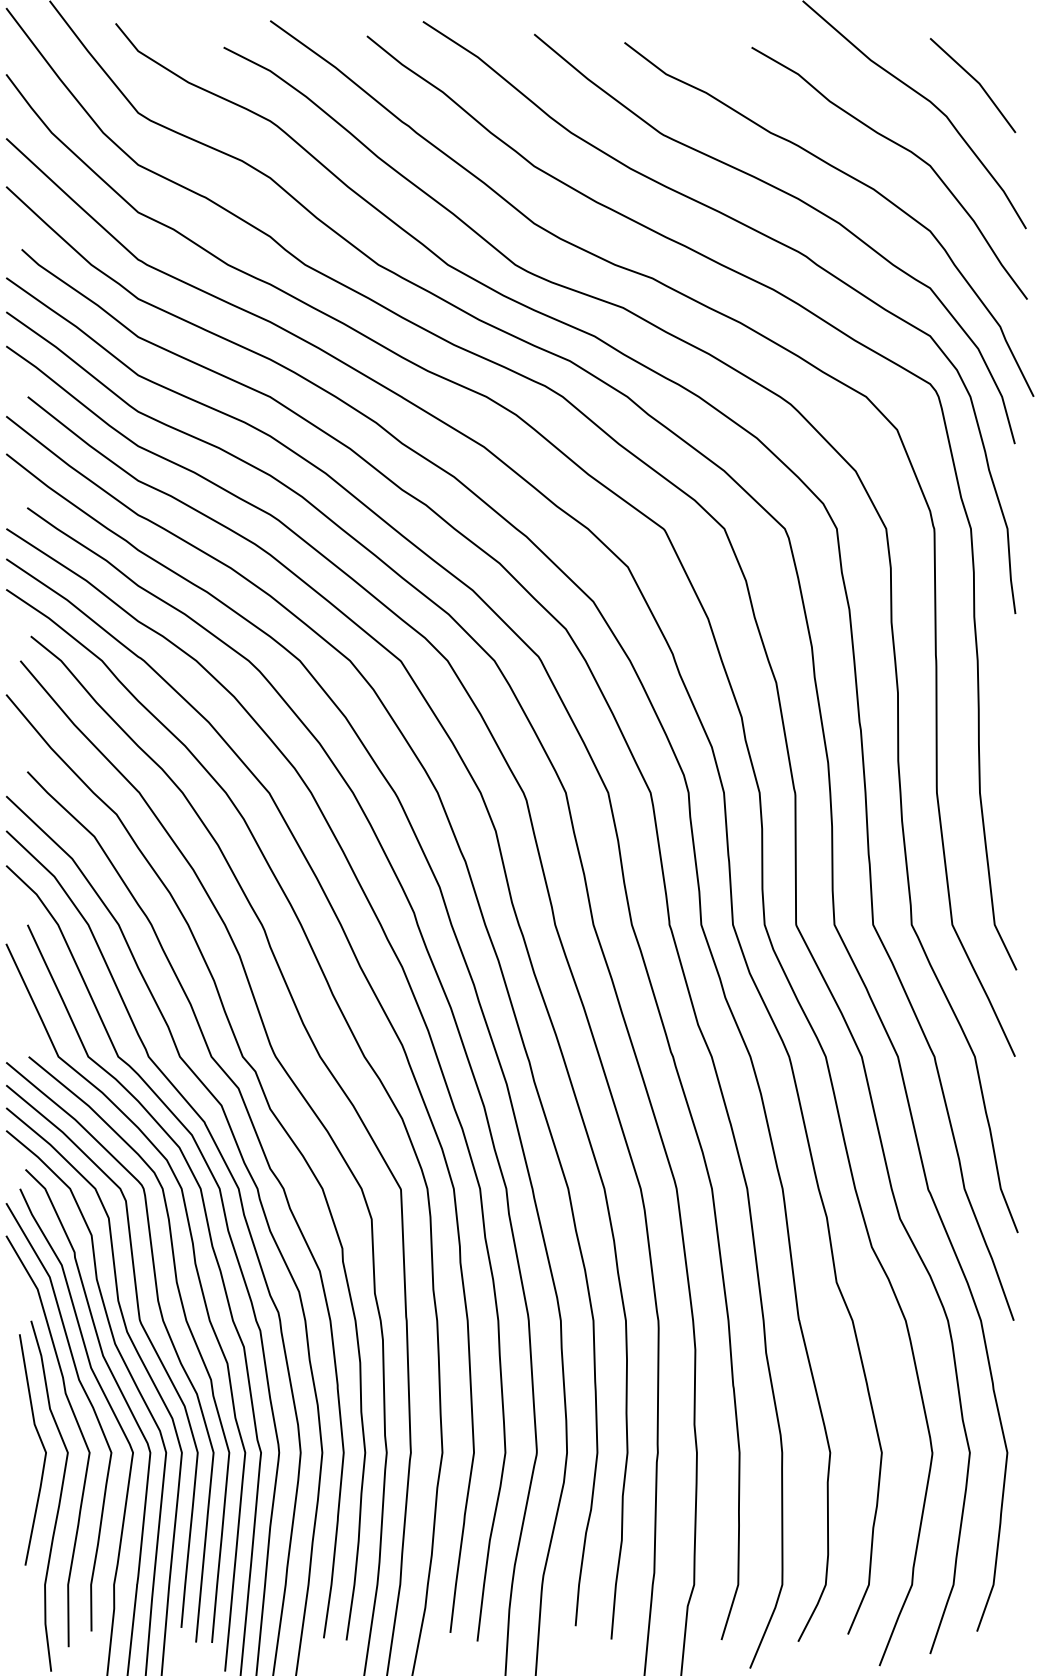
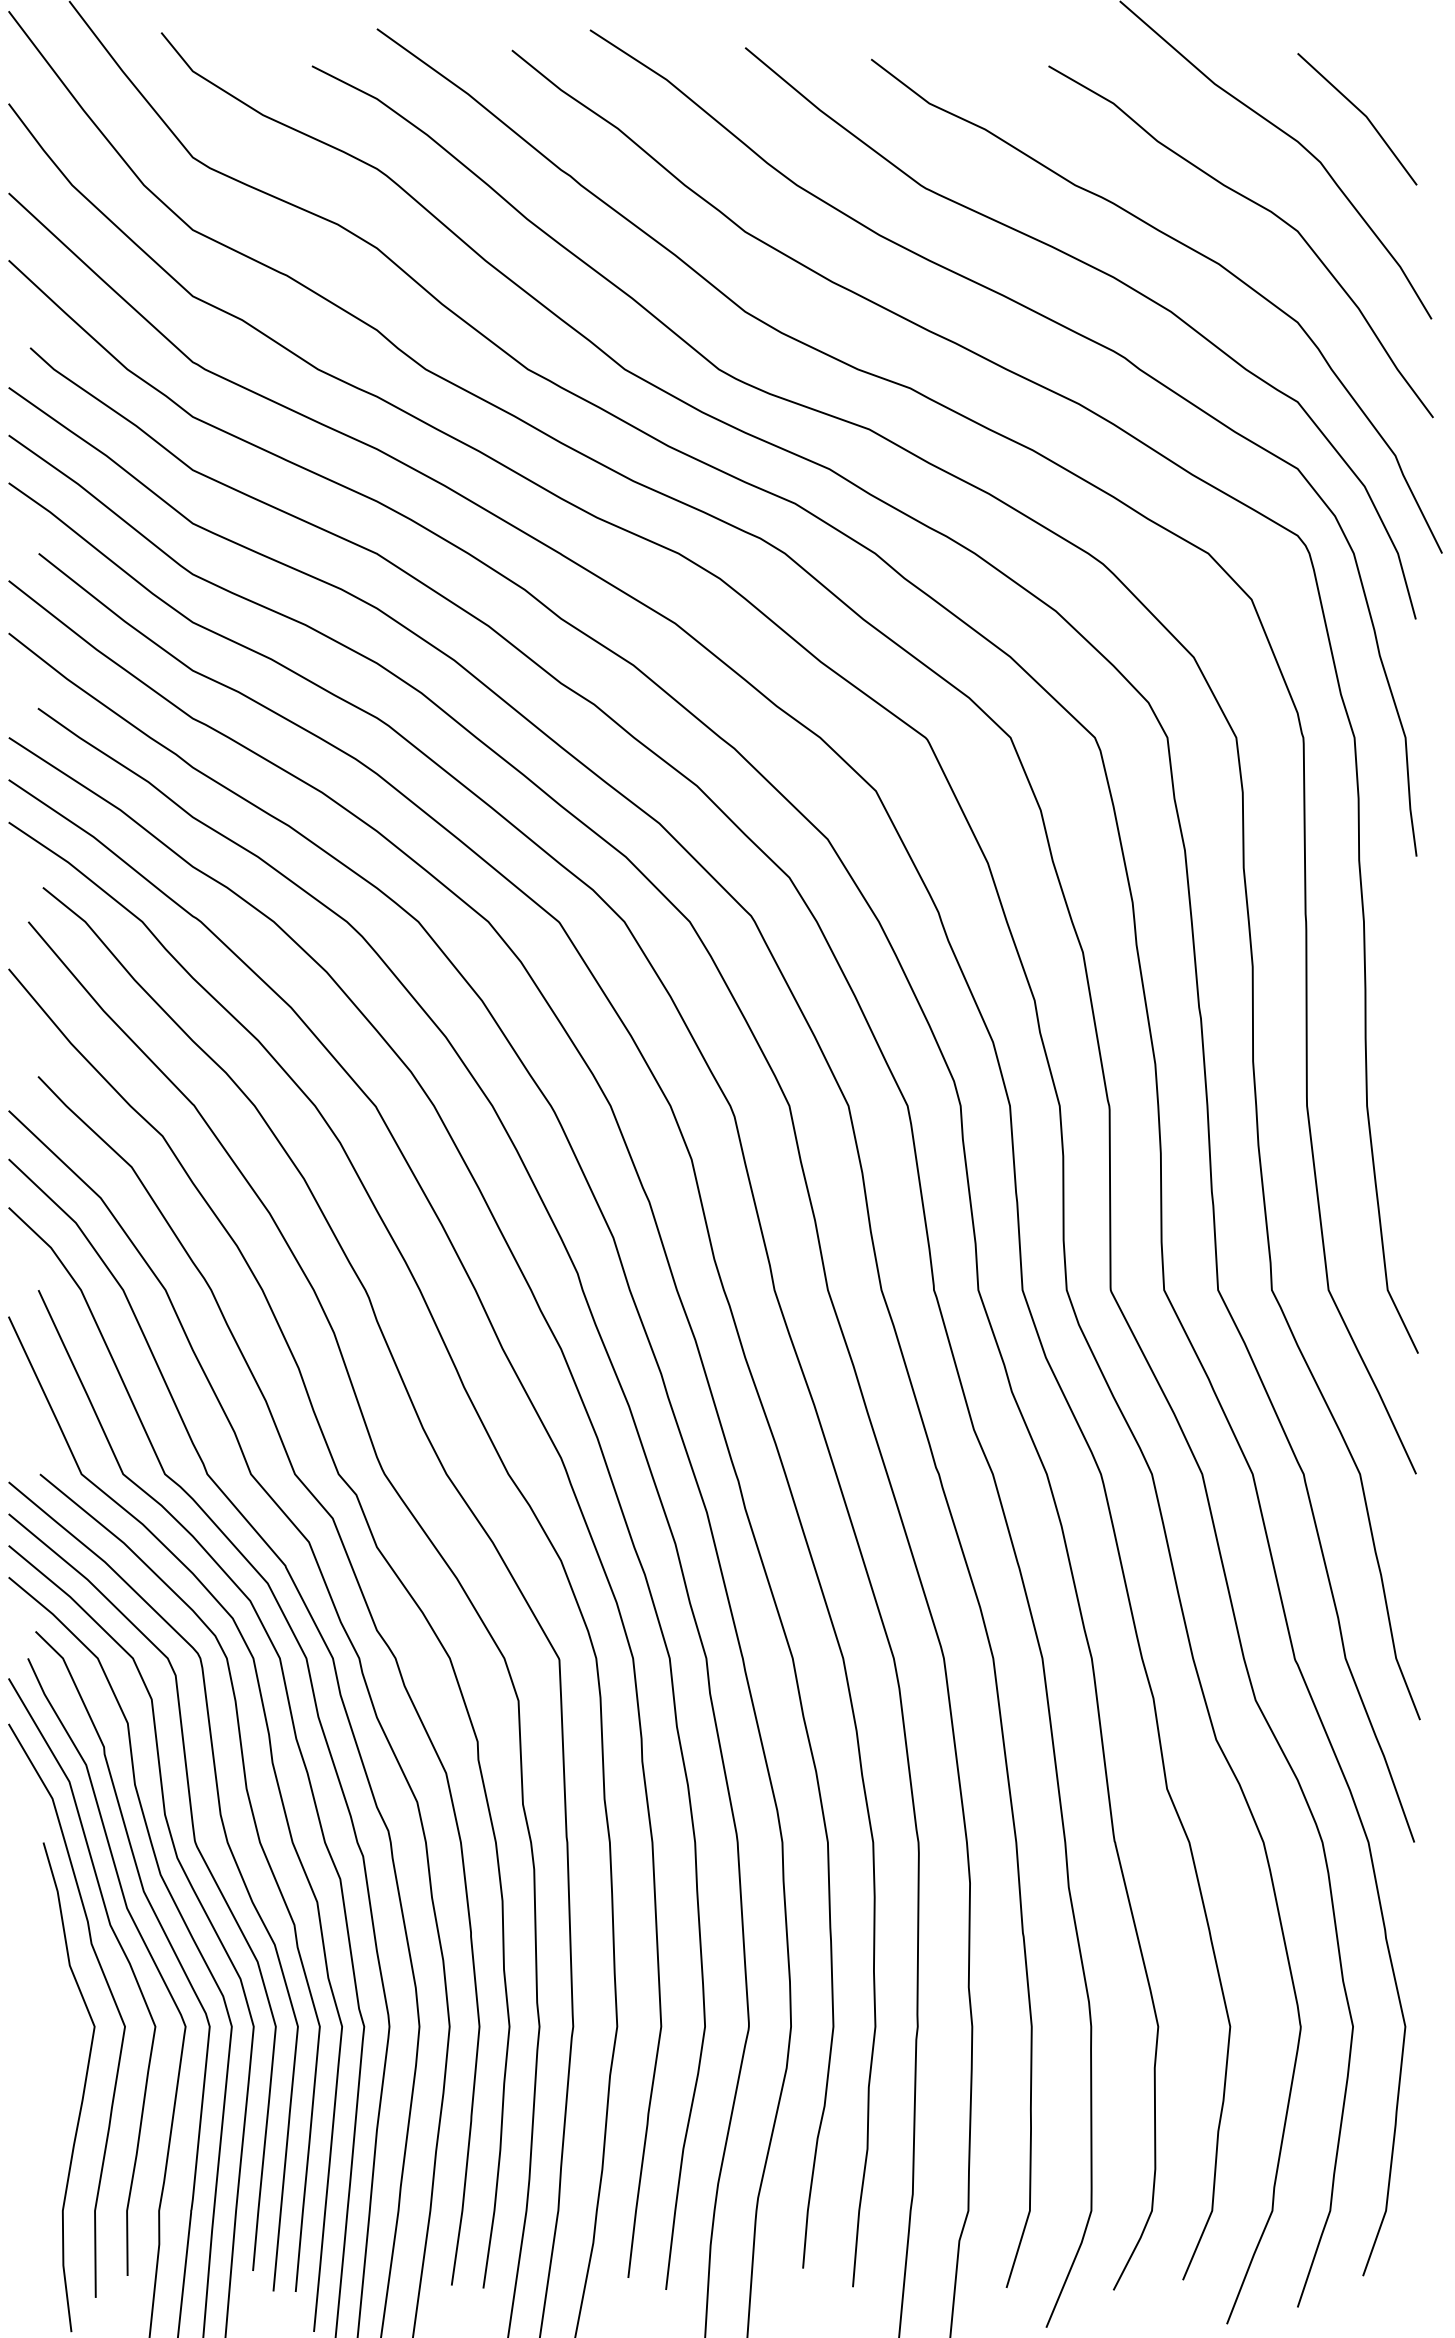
line: (41, 1444) -> (57, 2015), removed

